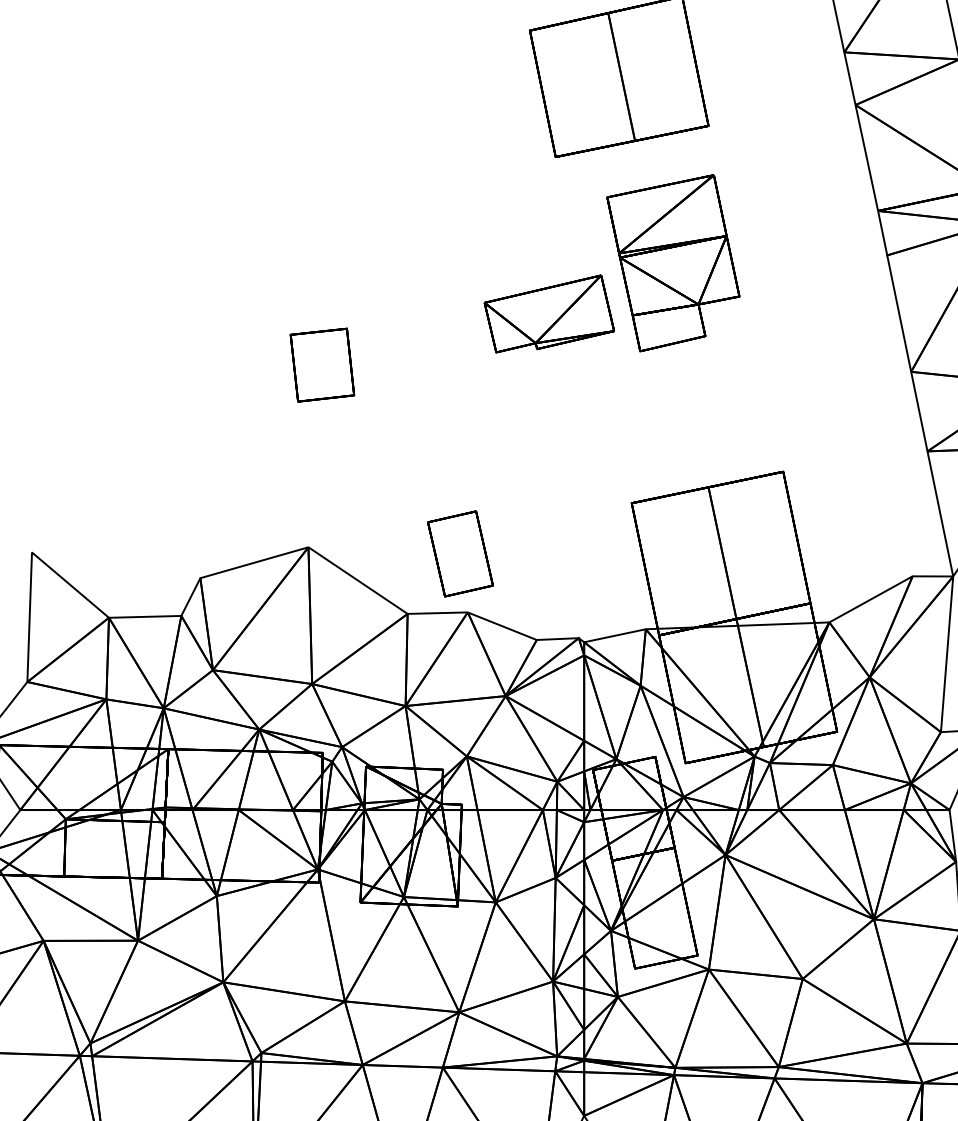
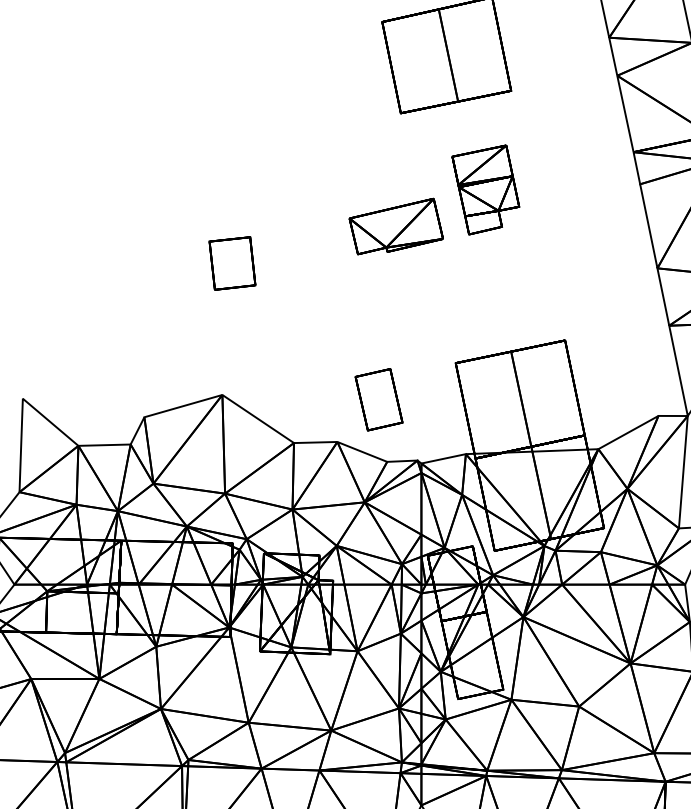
part: (673, 263) -> (485, 190), size x0.7
part: (460, 553) -> (379, 399), moved

